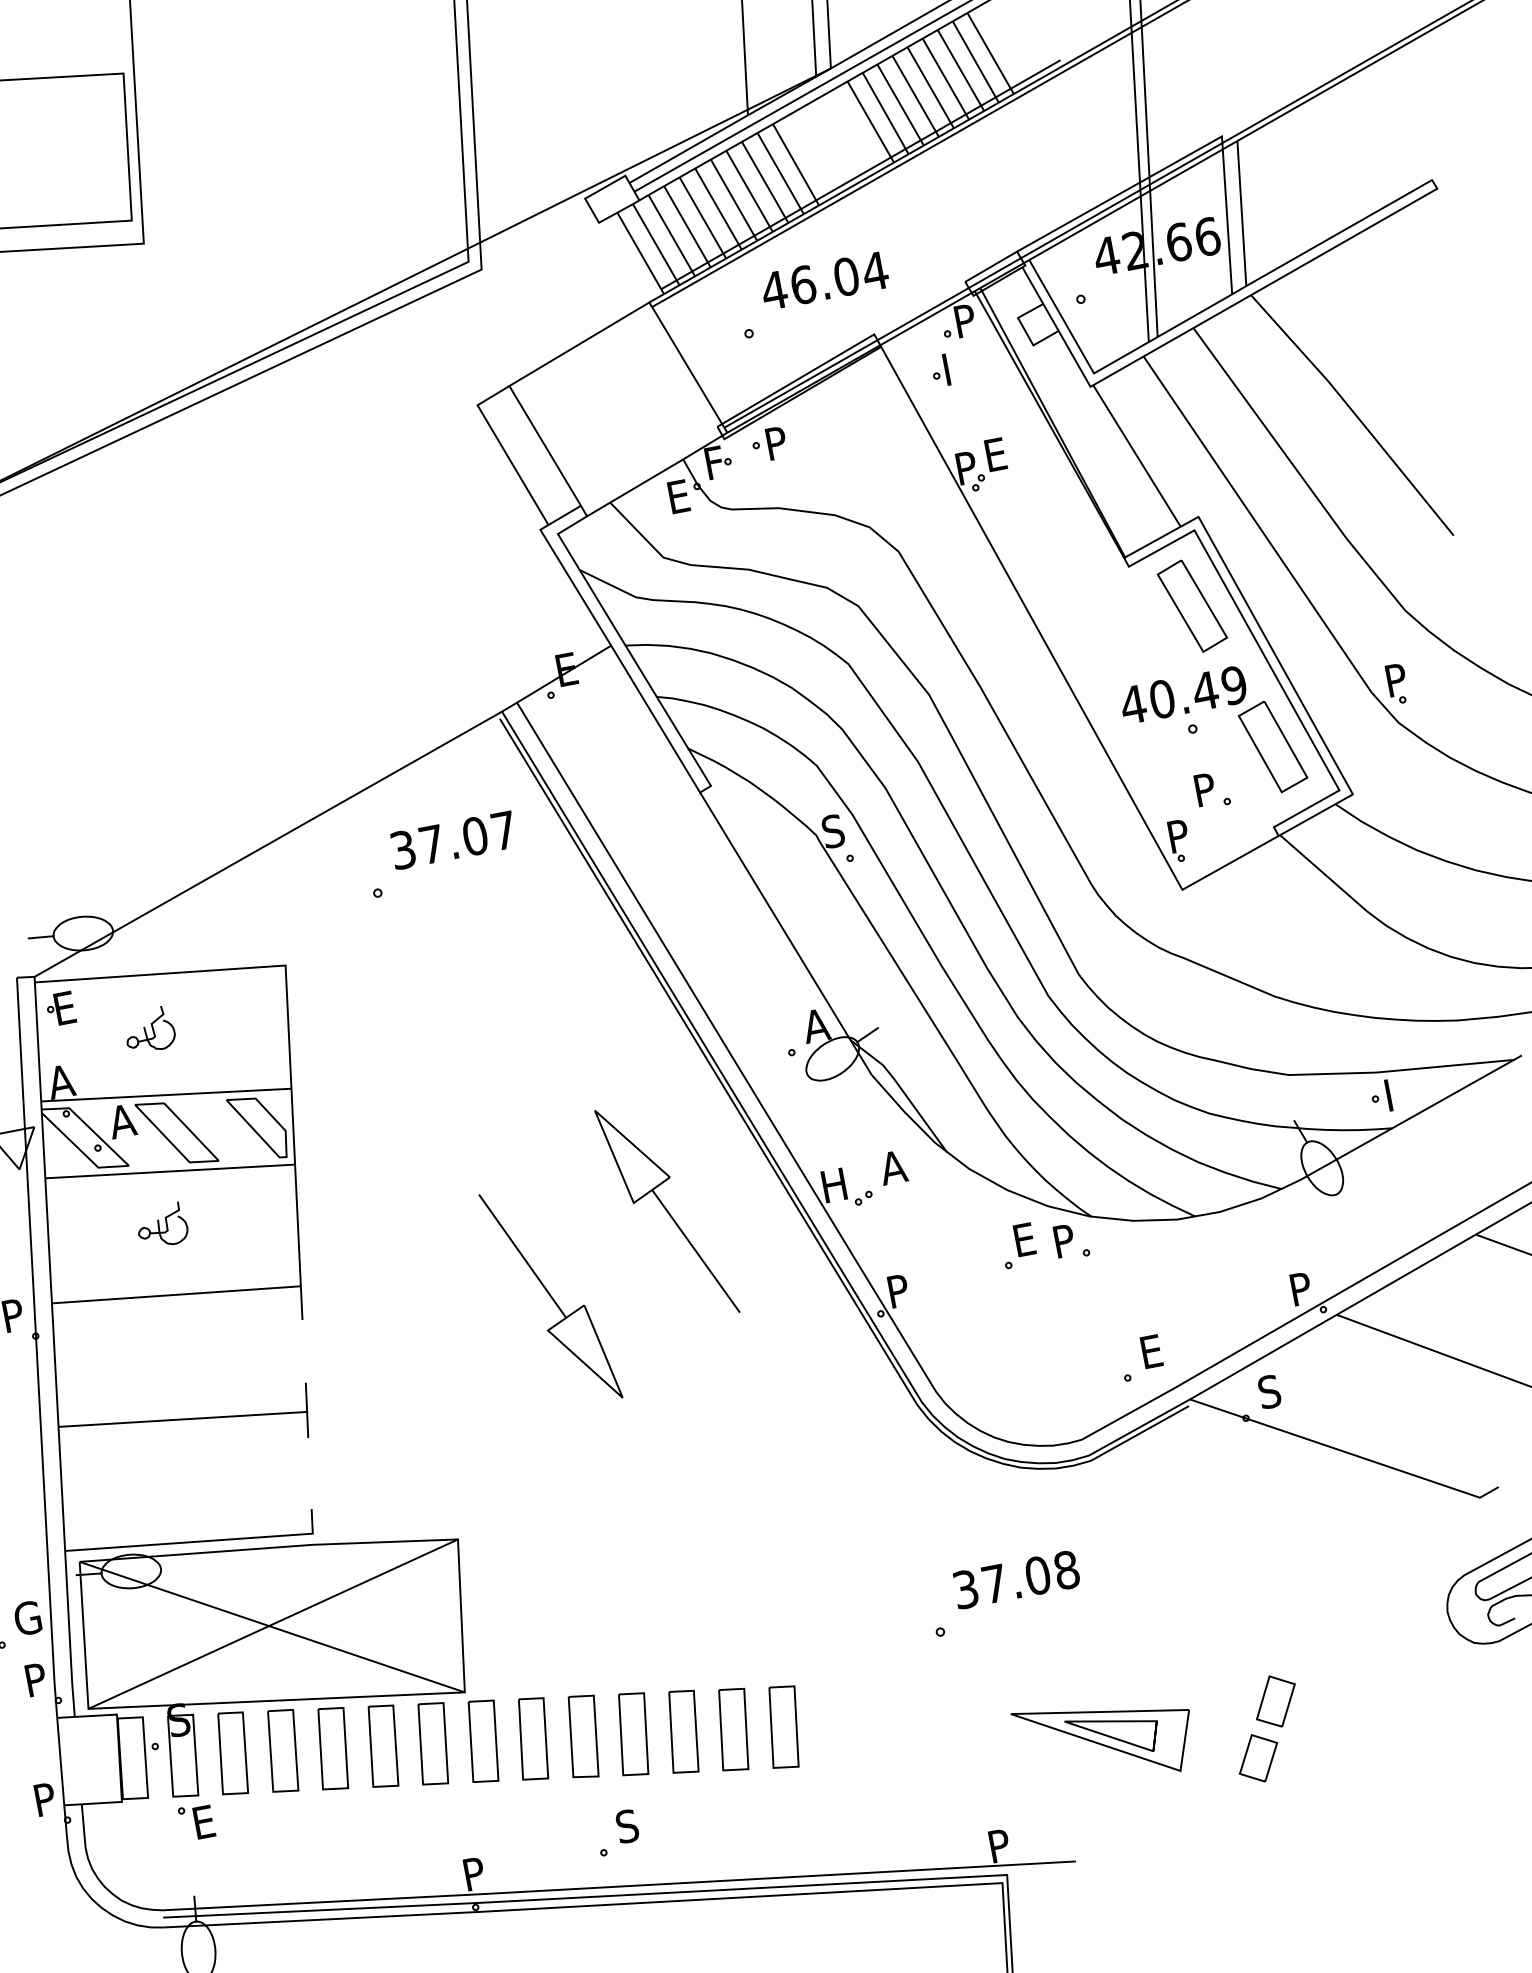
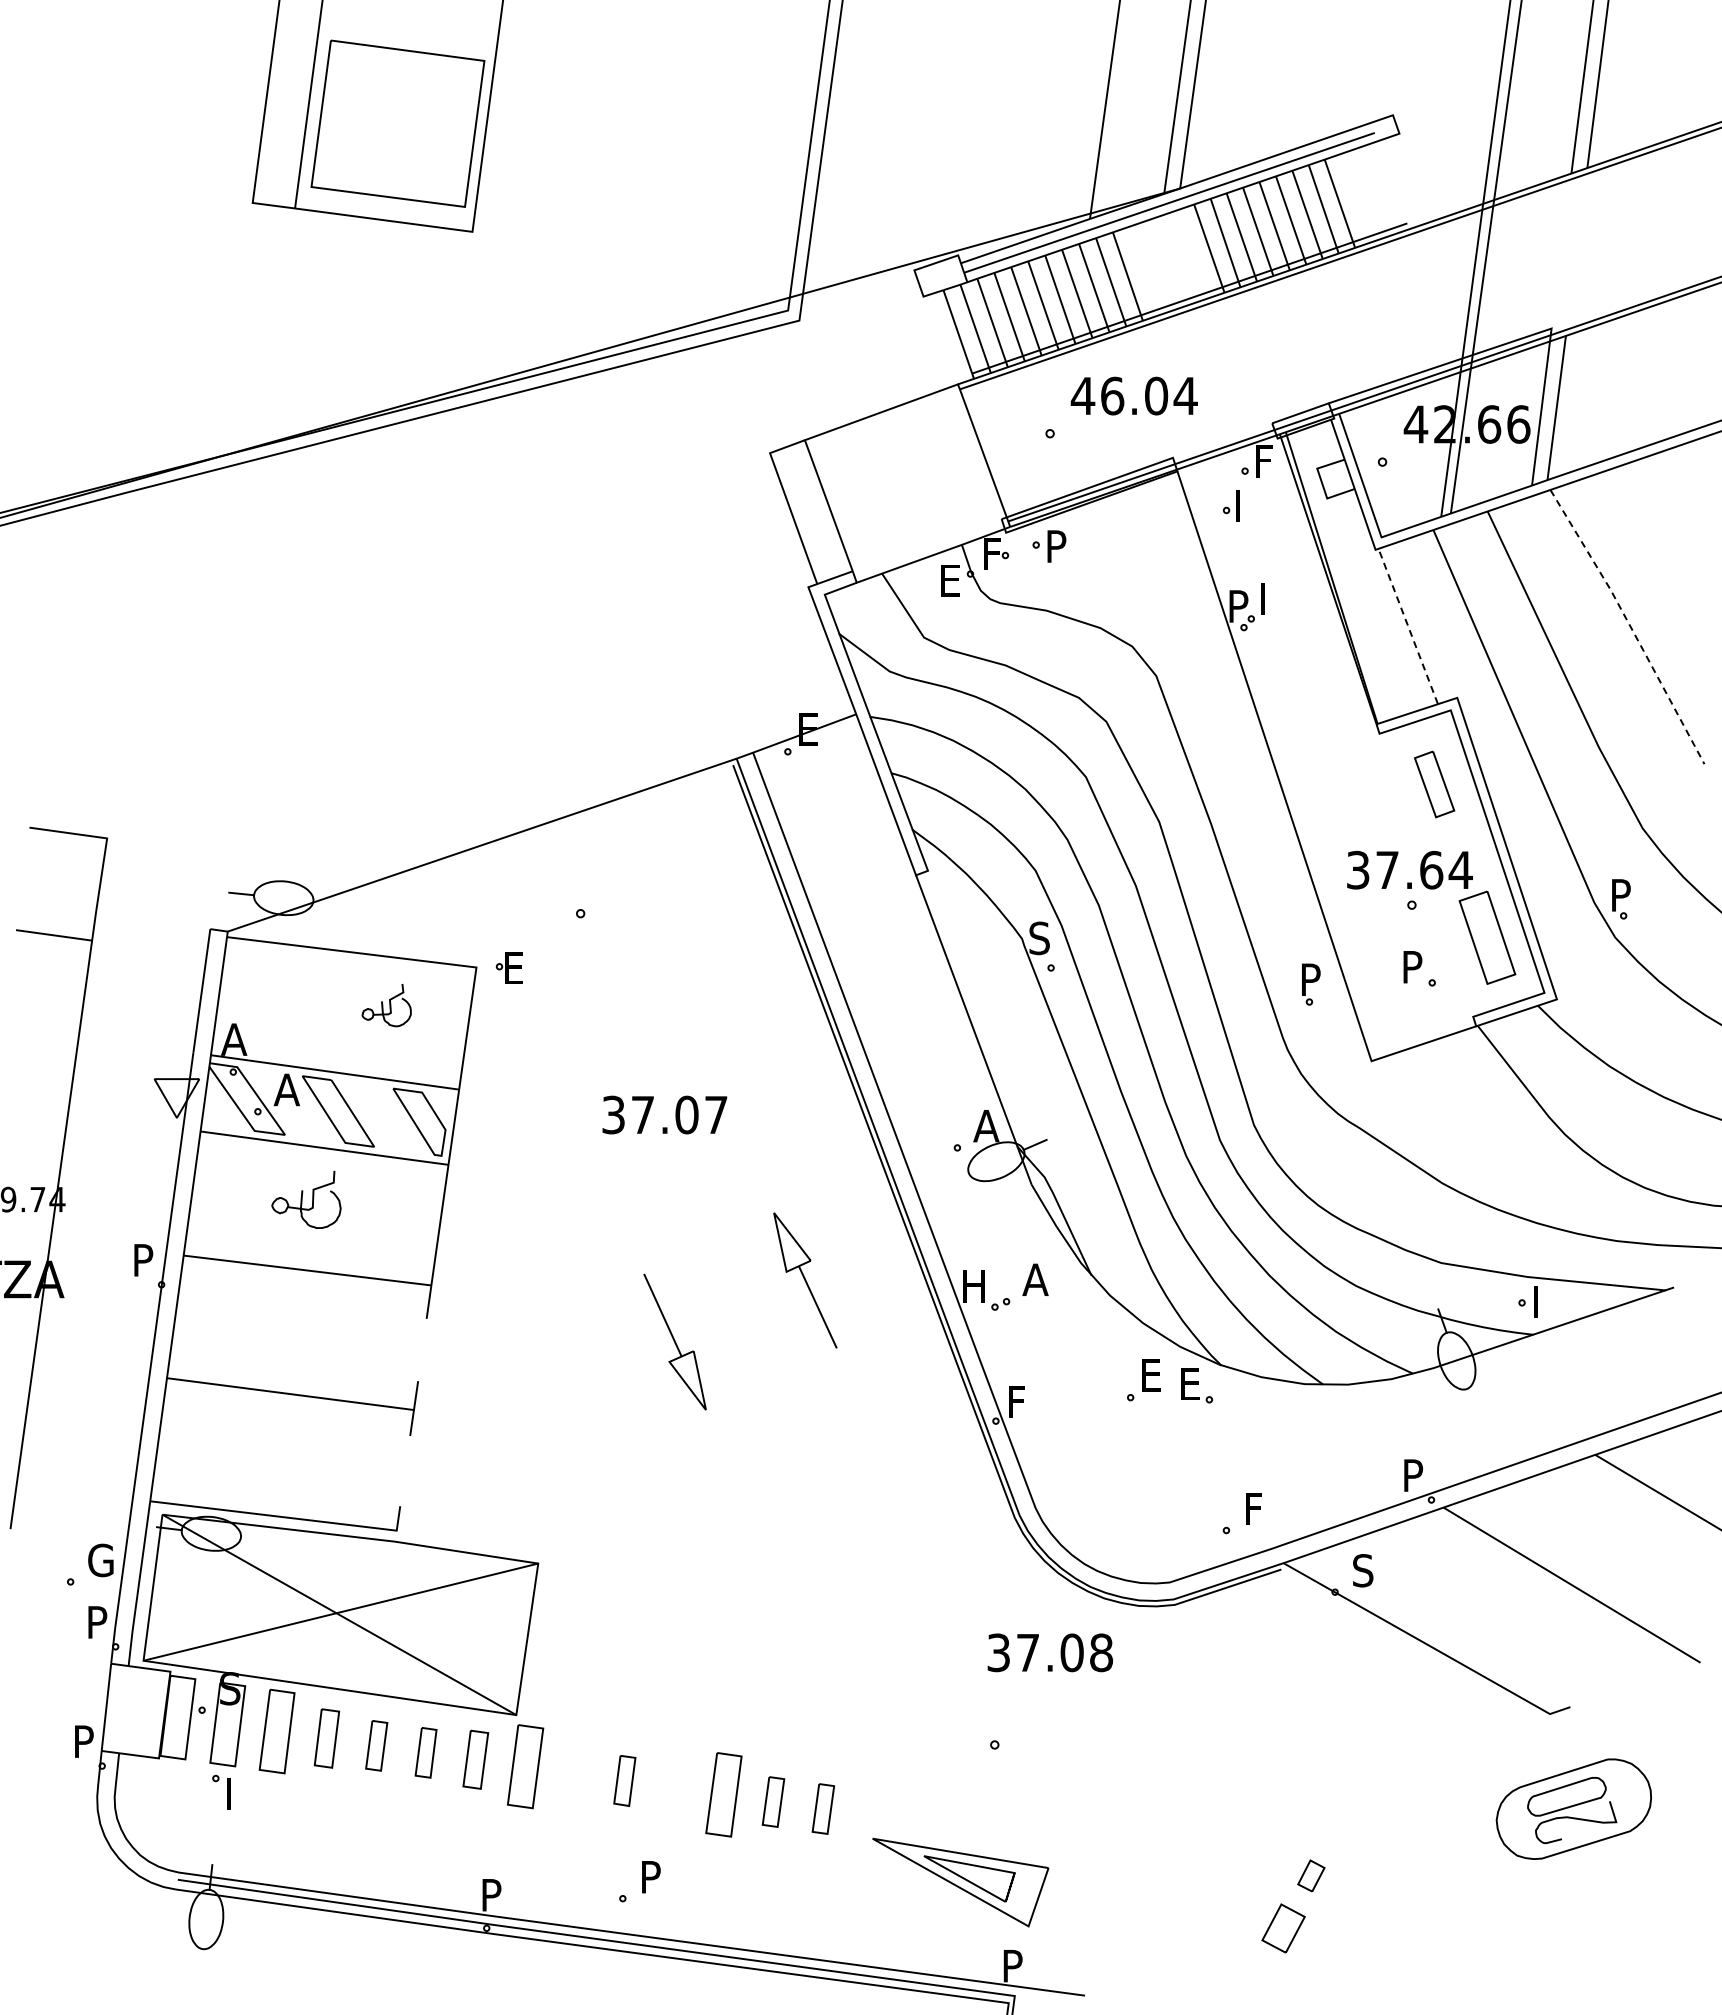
text: (964, 320) -> (1264, 461), P -> F
line: (1355, 413) -> (1630, 625), solid -> dashed
text: (997, 454) -> (1271, 598), E -> I
line: (1137, 455) -> (1408, 626), solid -> dashed
part: (1192, 606) -> (1434, 784), size x0.7
text: (1182, 694) -> (1408, 869), 40.49 -> 37.64
text: (453, 839) -> (664, 1114), moved
part: (1180, 840) -> (1311, 984), moved
part: (59, 1008) -> (508, 967), moved
part: (149, 1030) -> (386, 1005), moved
part: (667, 1211) -> (805, 1280), size x0.6
part: (162, 1226) -> (306, 1200), size x1.4
text: (1063, 1240) -> (1189, 1383), P -> E
text: (898, 1291) -> (1017, 1402), P -> F
part: (550, 1295) -> (674, 1341), size x0.6
text: (1153, 1350) -> (1256, 1508), E -> F
text: (1015, 1579) -> (1049, 1652), moved
part: (1275, 1700) -> (1311, 1875), size x0.6
part: (784, 1726) -> (823, 1808), size x0.6
part: (733, 1729) -> (773, 1801), size x0.6
part: (633, 1733) -> (674, 1787), removed
part: (583, 1736) -> (624, 1780), size x0.6
part: (532, 1738) -> (574, 1773), removed
part: (1105, 1740) -> (960, 1882), moved
part: (433, 1743) -> (475, 1759), size x0.7
part: (382, 1746) -> (425, 1752), size x0.6
part: (333, 1748) -> (376, 1745), size x0.6
part: (282, 1750) -> (326, 1738), size x0.7
text: (206, 1821) -> (238, 1793), E -> I
text: (626, 1825) -> (650, 1876), S -> P

